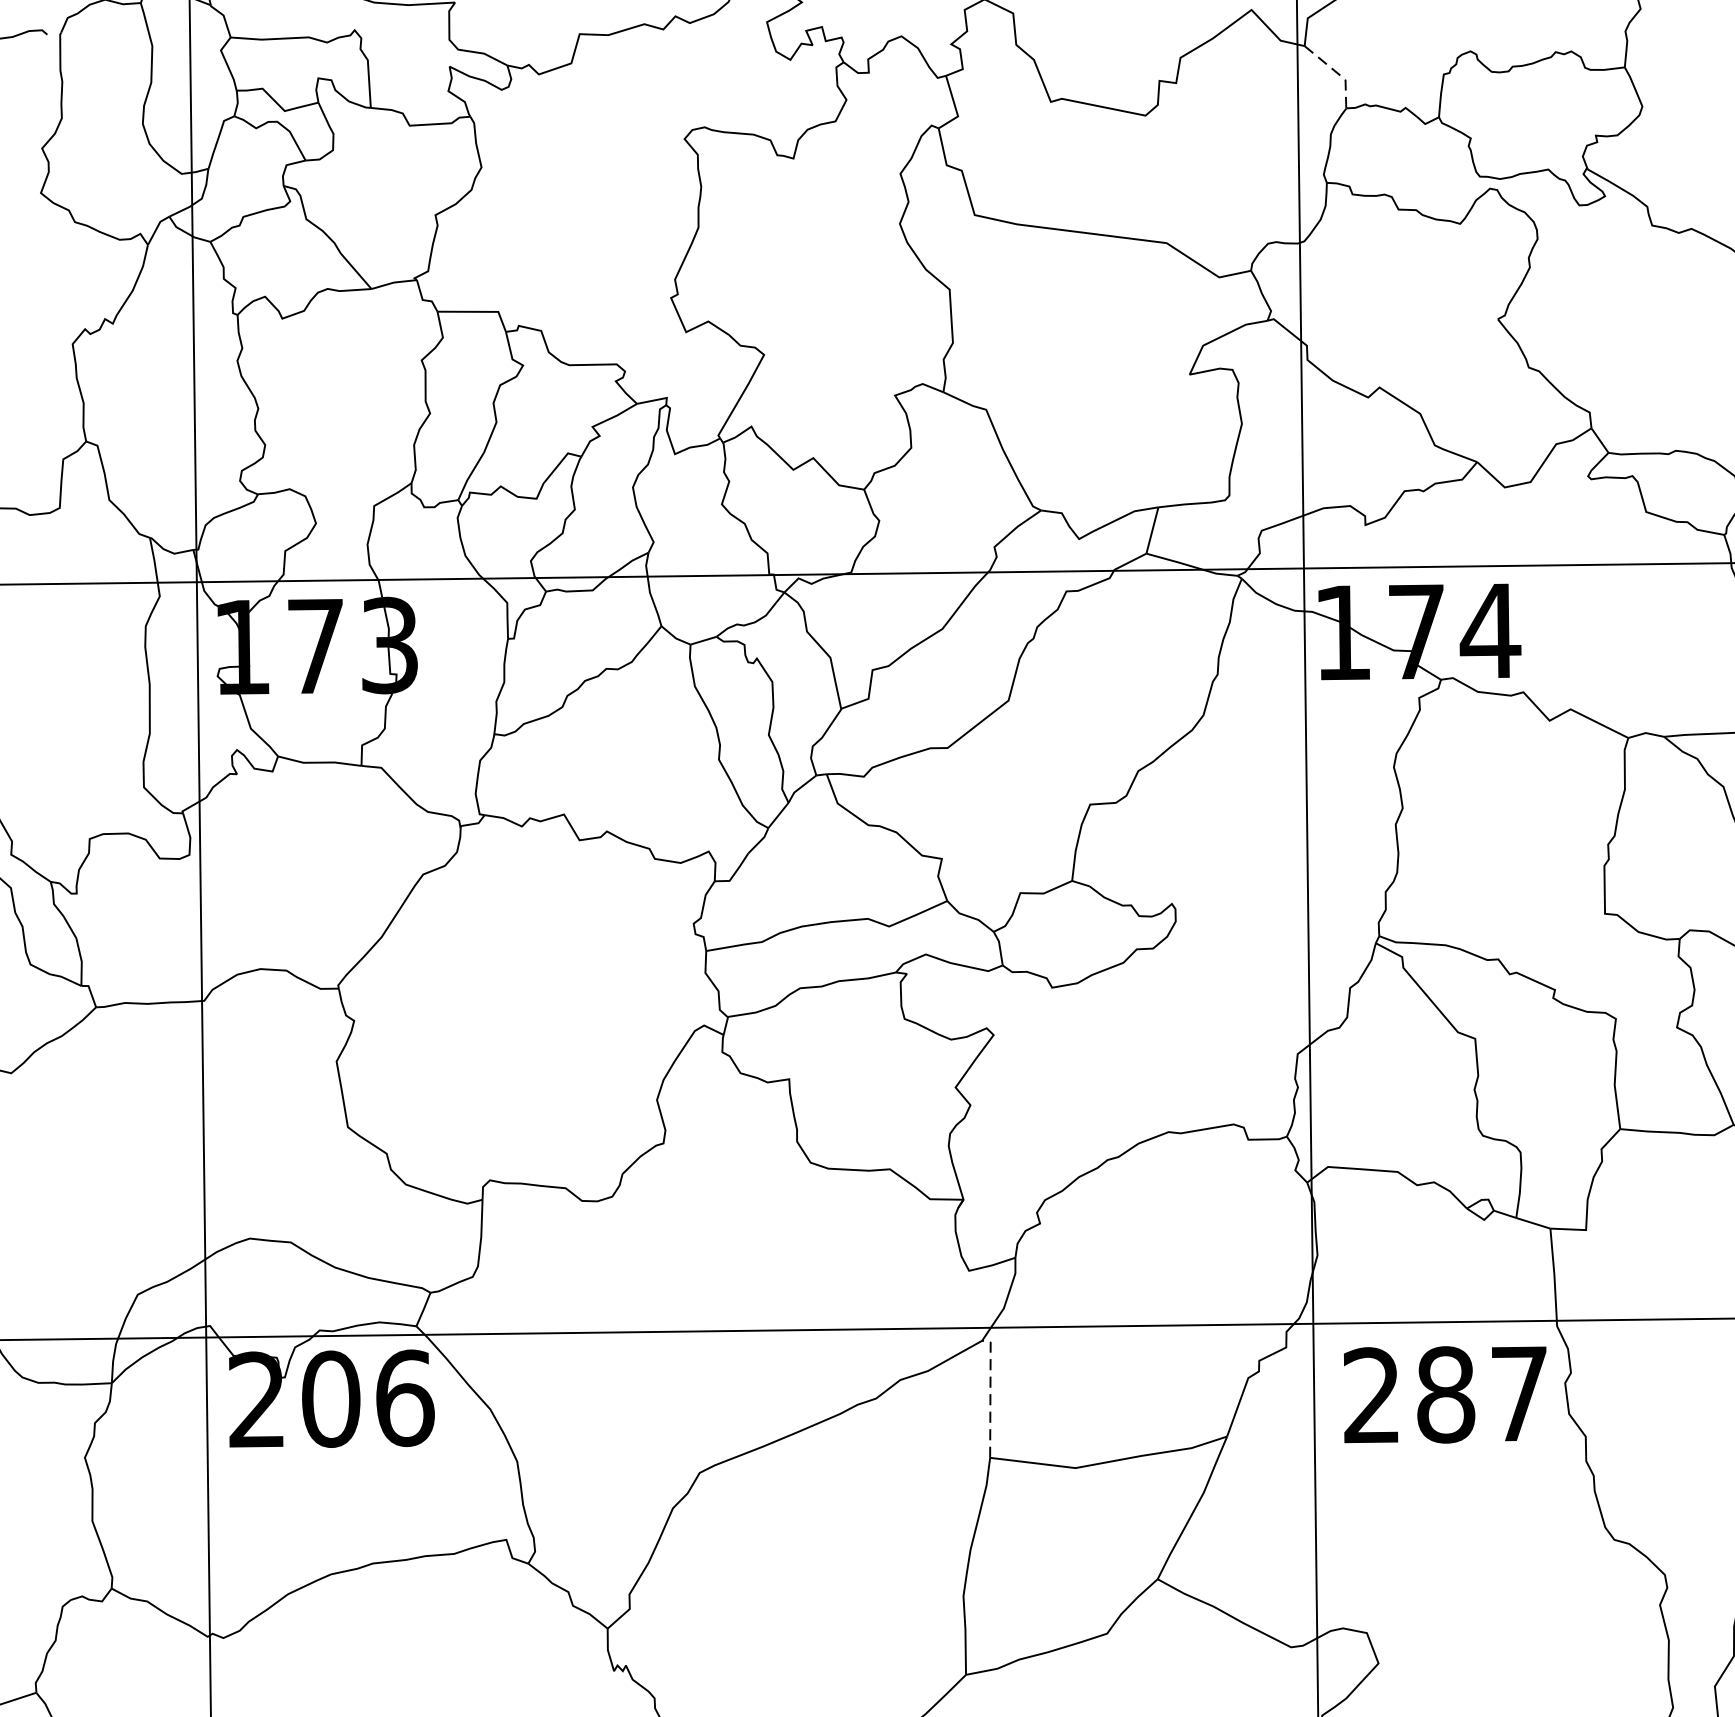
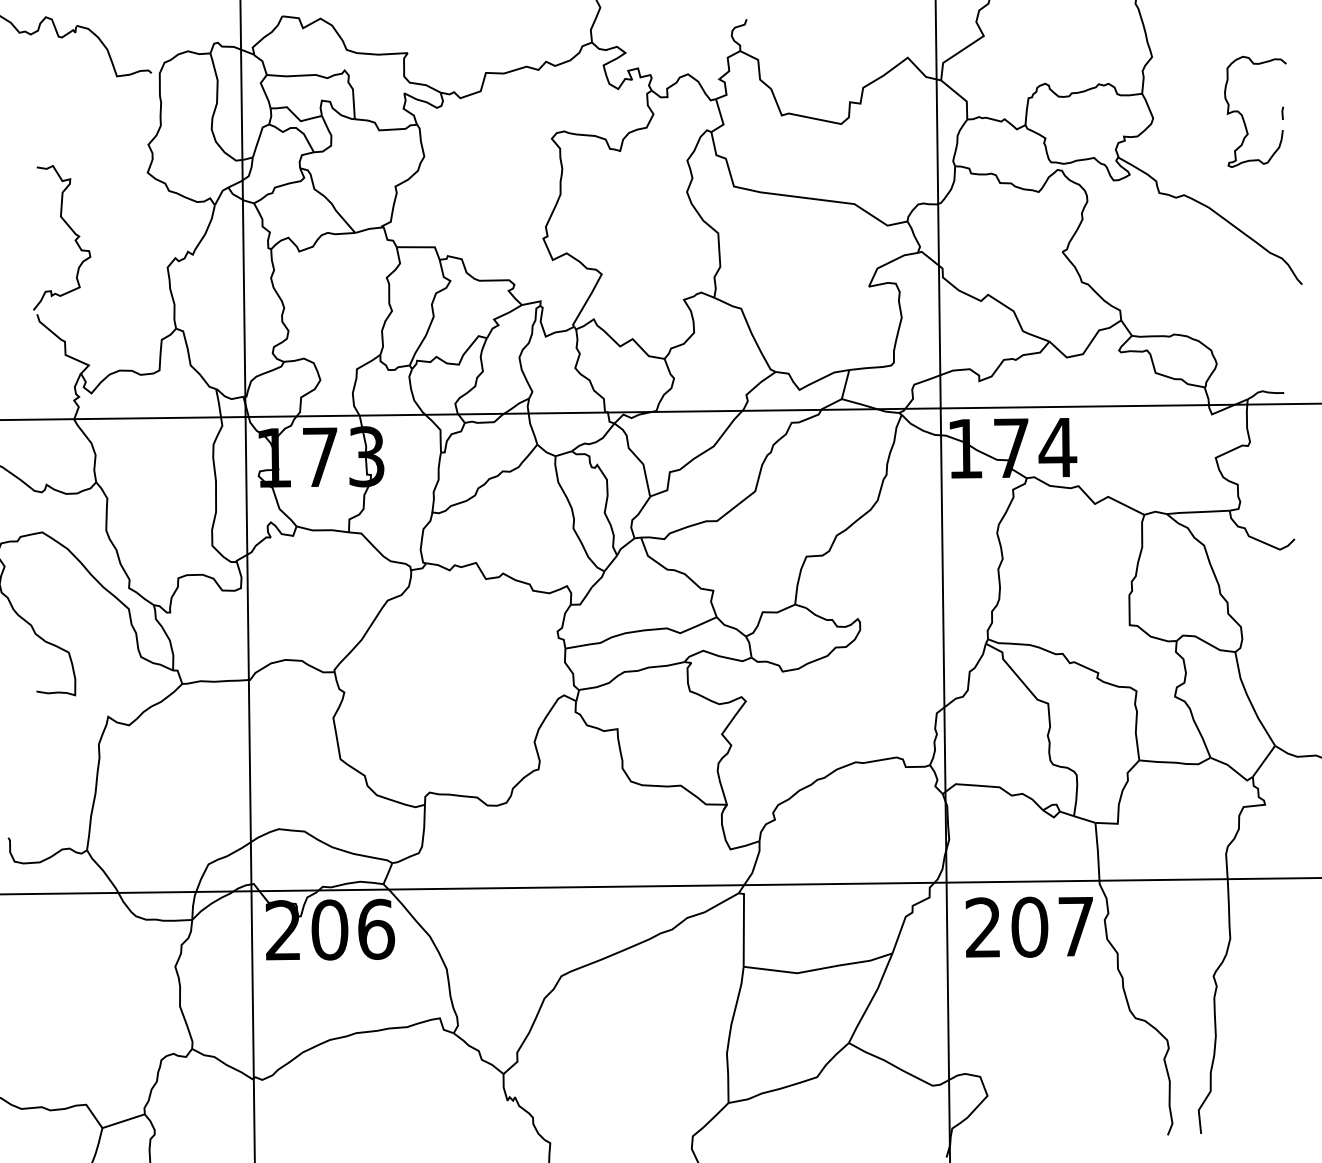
line: (1337, 73) -> (961, 97), dashed -> solid
line: (989, 1393) -> (743, 926), dashed -> solid
text: (1445, 1395) -> (1029, 927), 287 -> 207

